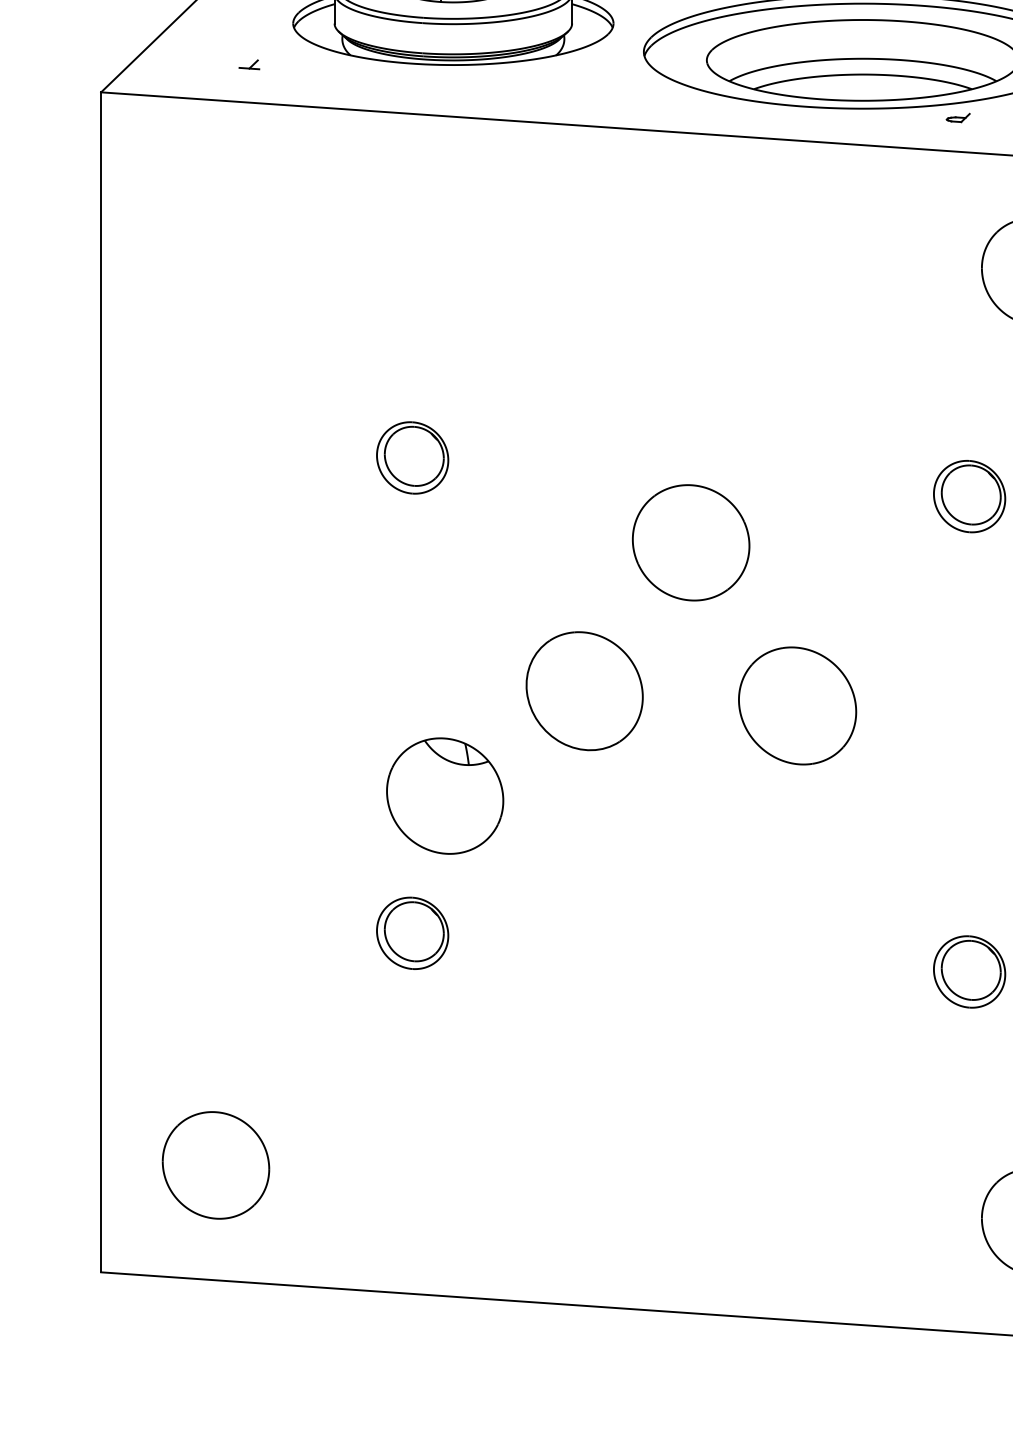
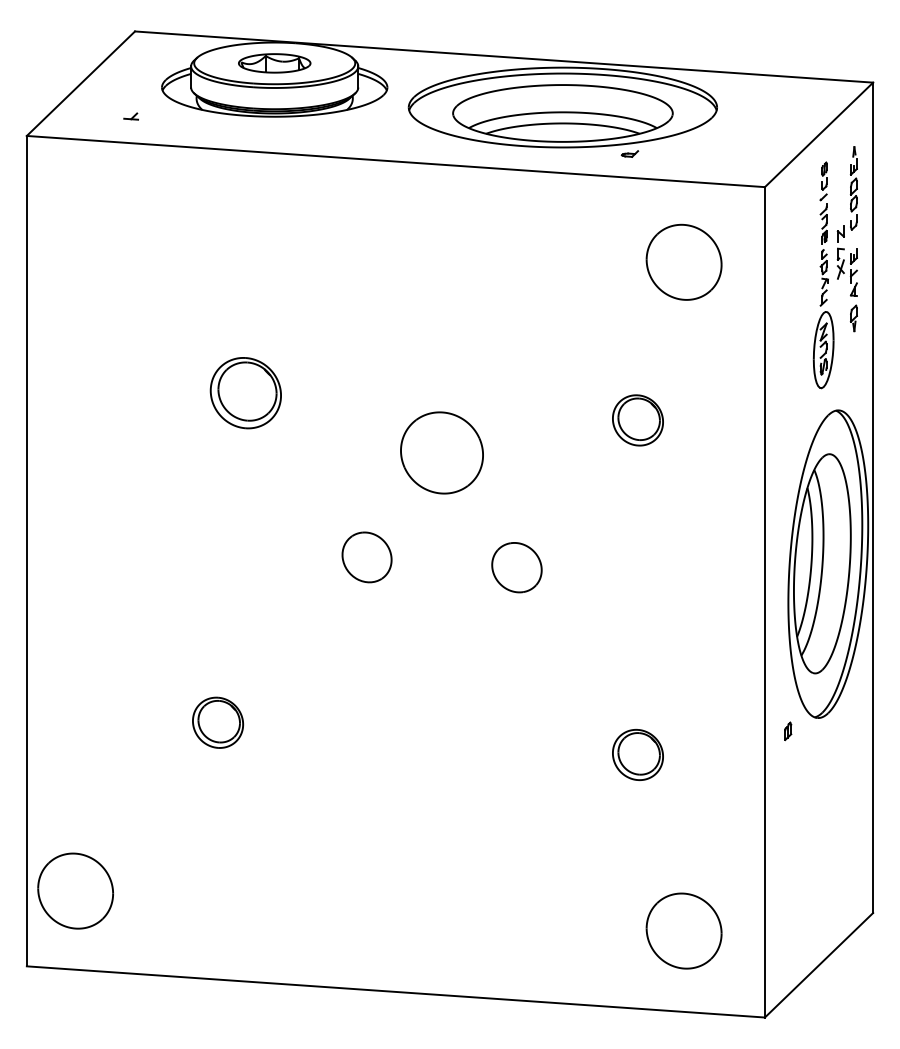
part: (413, 458) -> (246, 393), size x1.4
part: (583, 691) -> (366, 557), size x0.6
part: (796, 705) -> (516, 567), size x0.6
part: (444, 795) -> (268, 630), removed
part: (413, 932) -> (218, 722), moved
part: (215, 1164) -> (75, 890), moved

